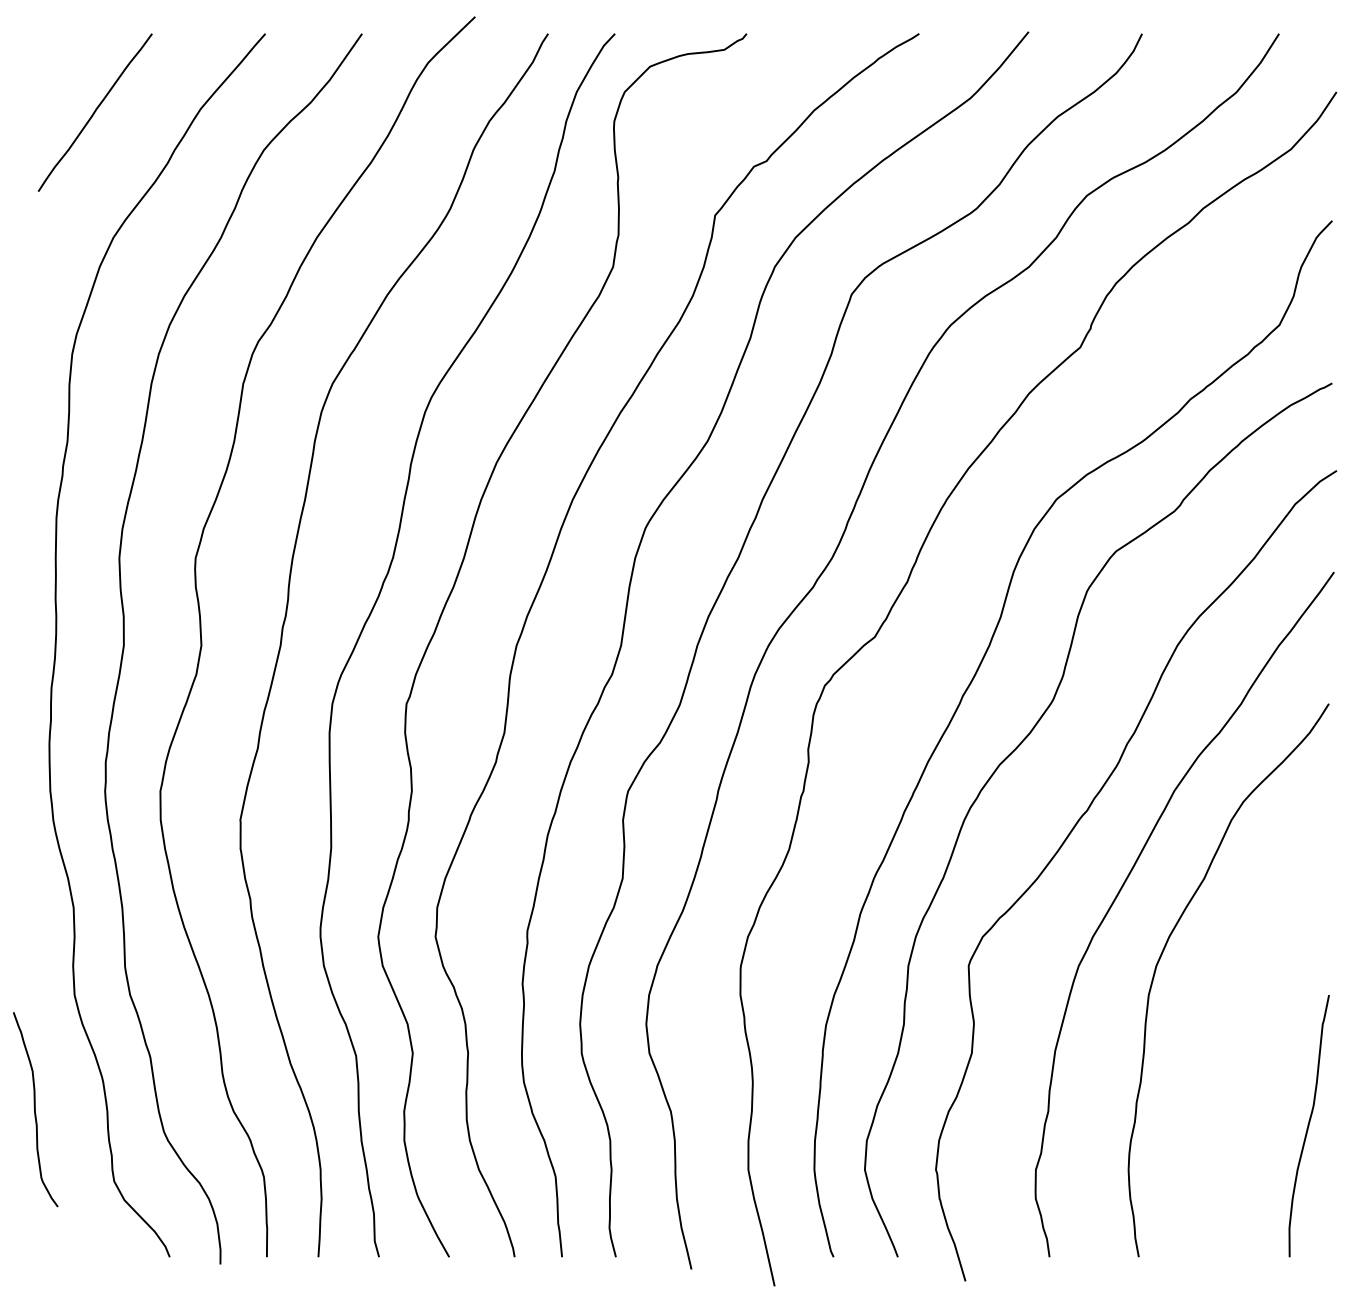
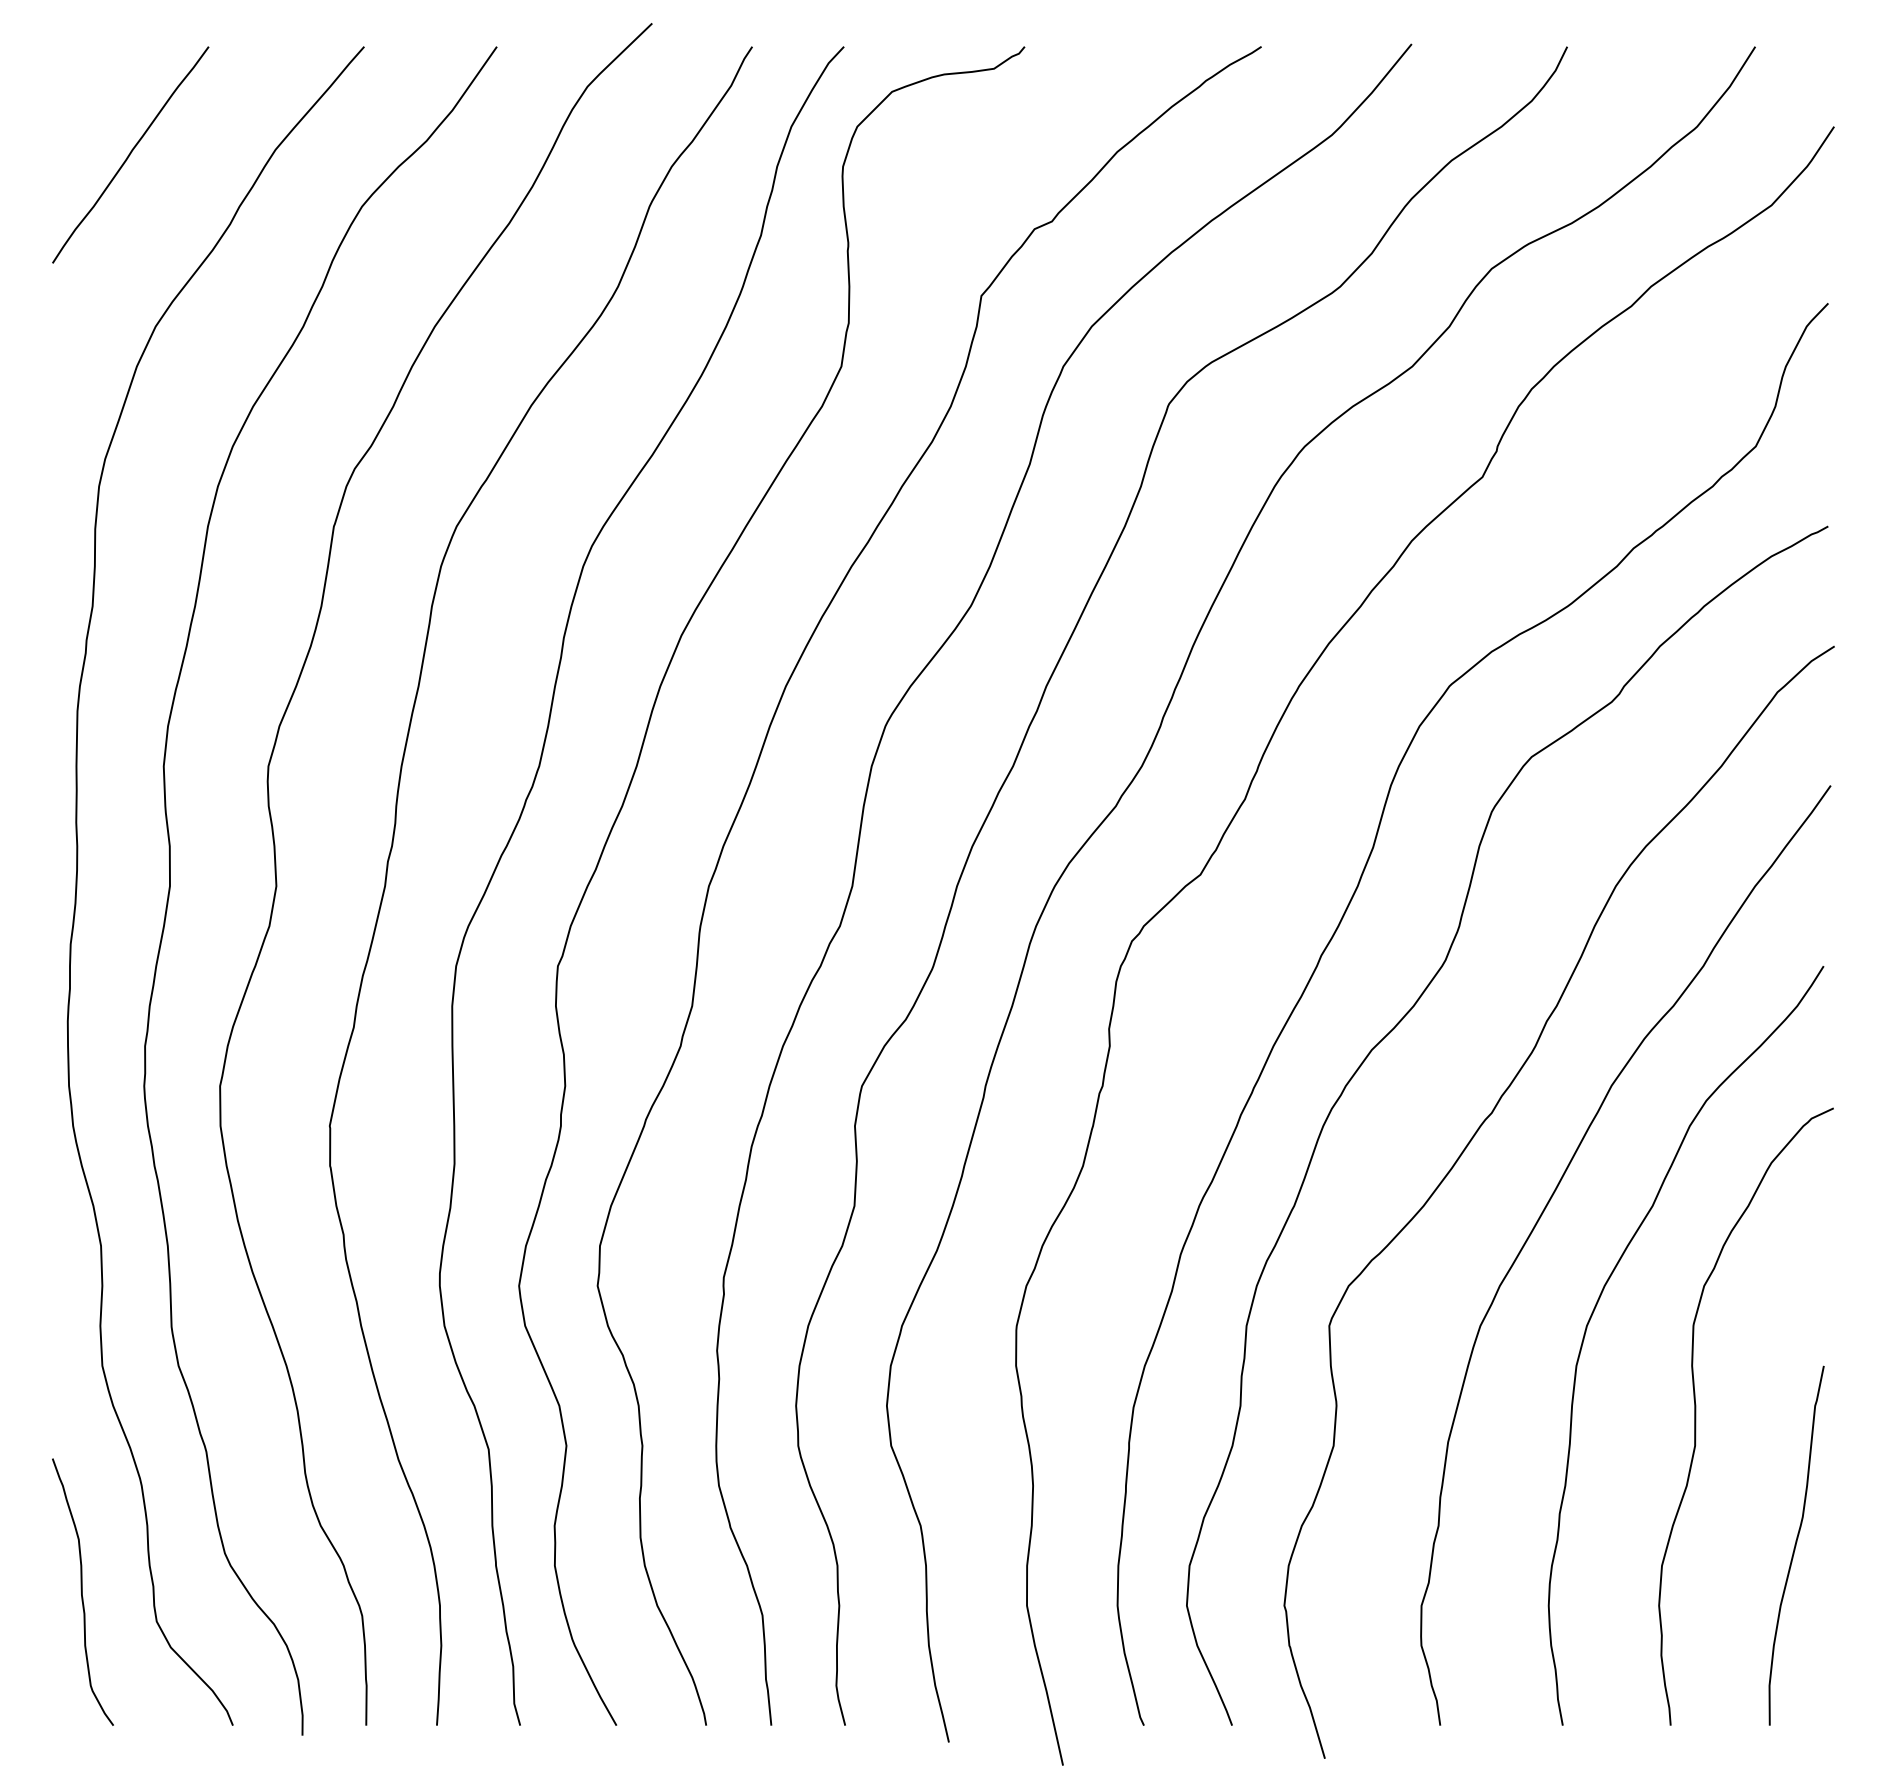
curve: (1236, 1031) -> (1696, 1416), added
curve: (35, 1109) -> (82, 1591), moved

